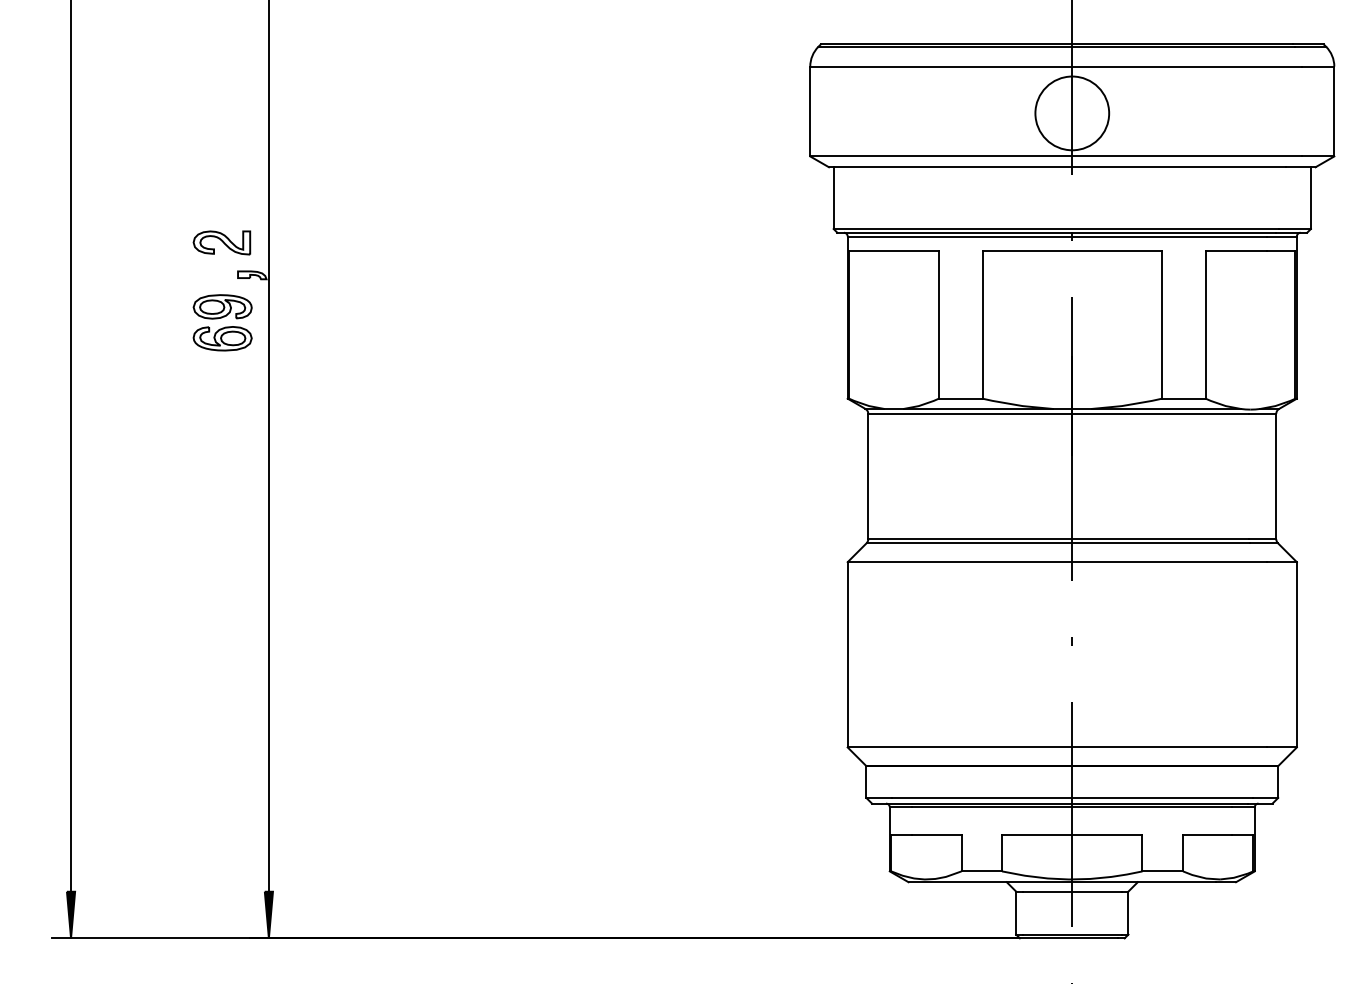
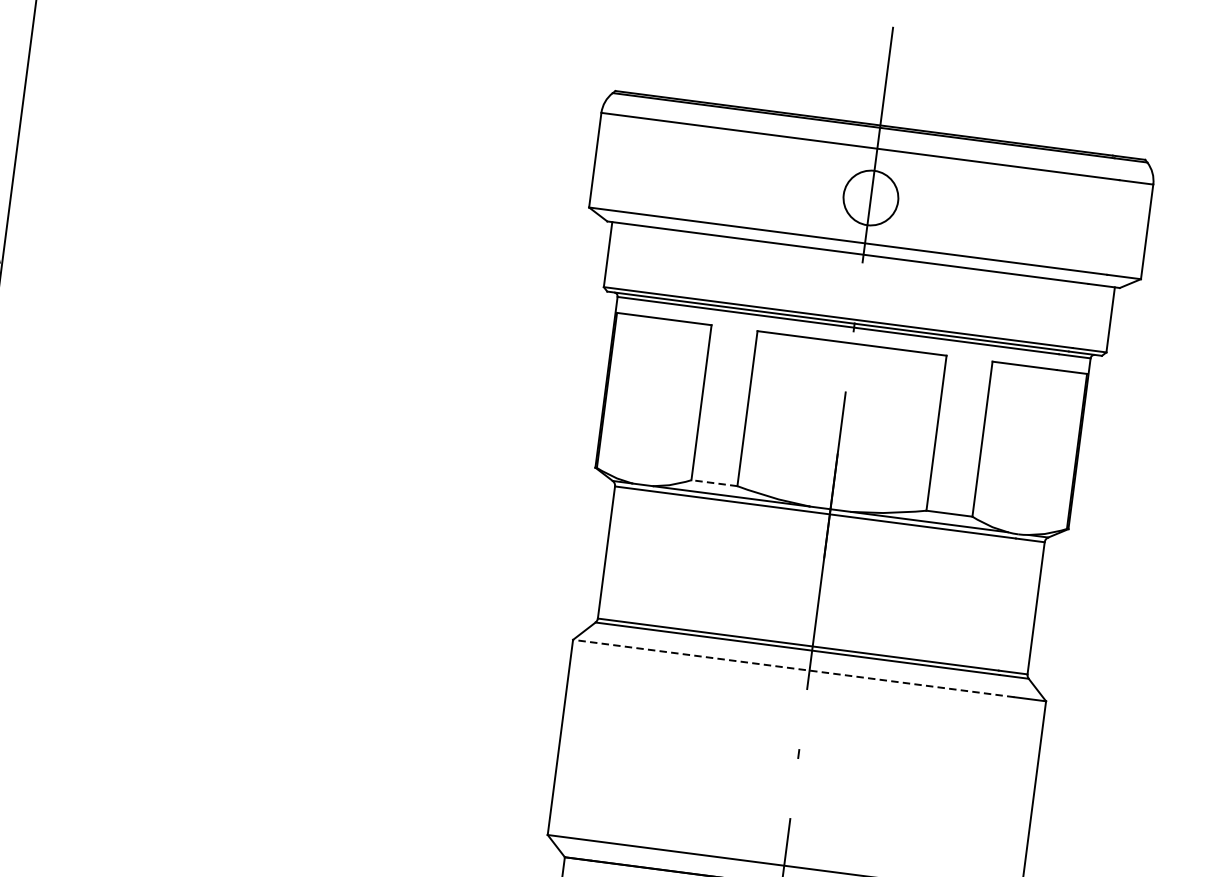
circle: (1072, 113) -> (871, 198), size x0.7
line: (960, 398) -> (714, 482), solid -> dashed
line: (1057, 562) -> (793, 668), solid -> dashed

